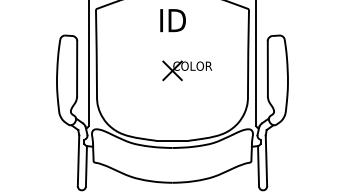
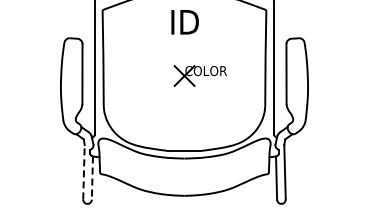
line: (78, 160) -> (83, 171), solid -> dashed
line: (86, 166) -> (92, 178), solid -> dashed

